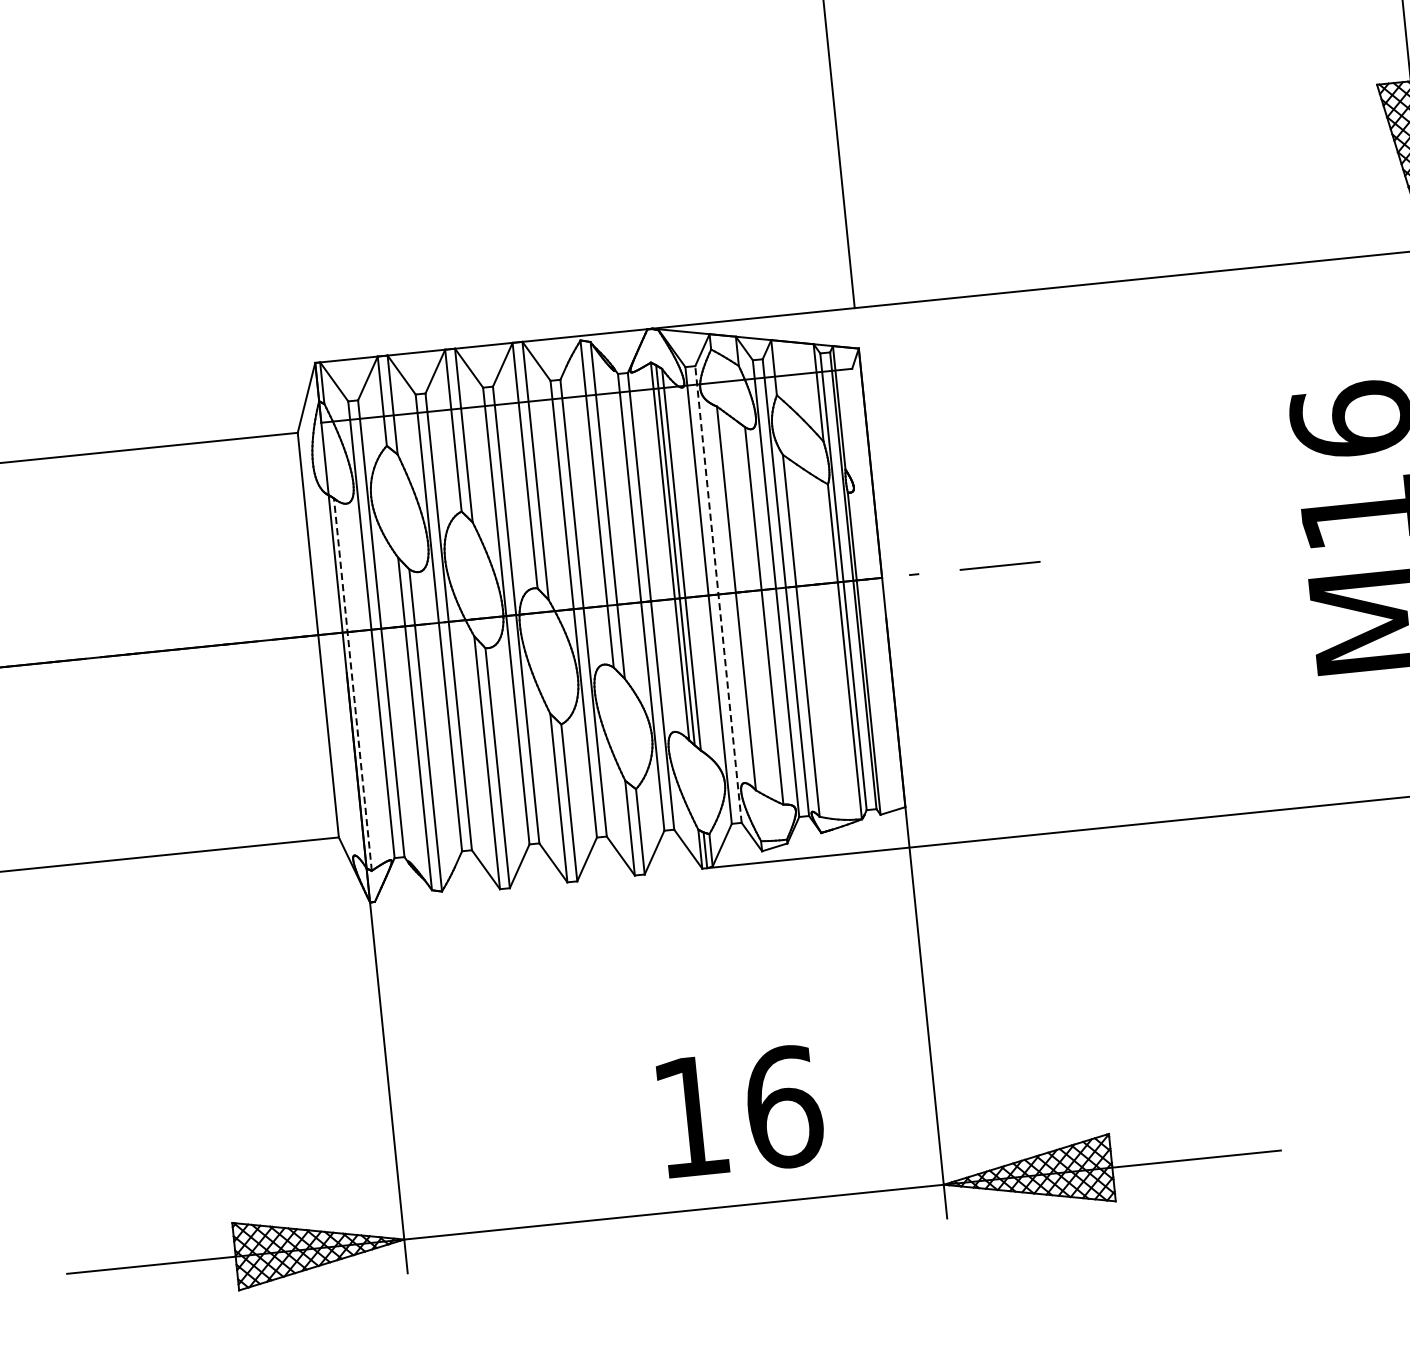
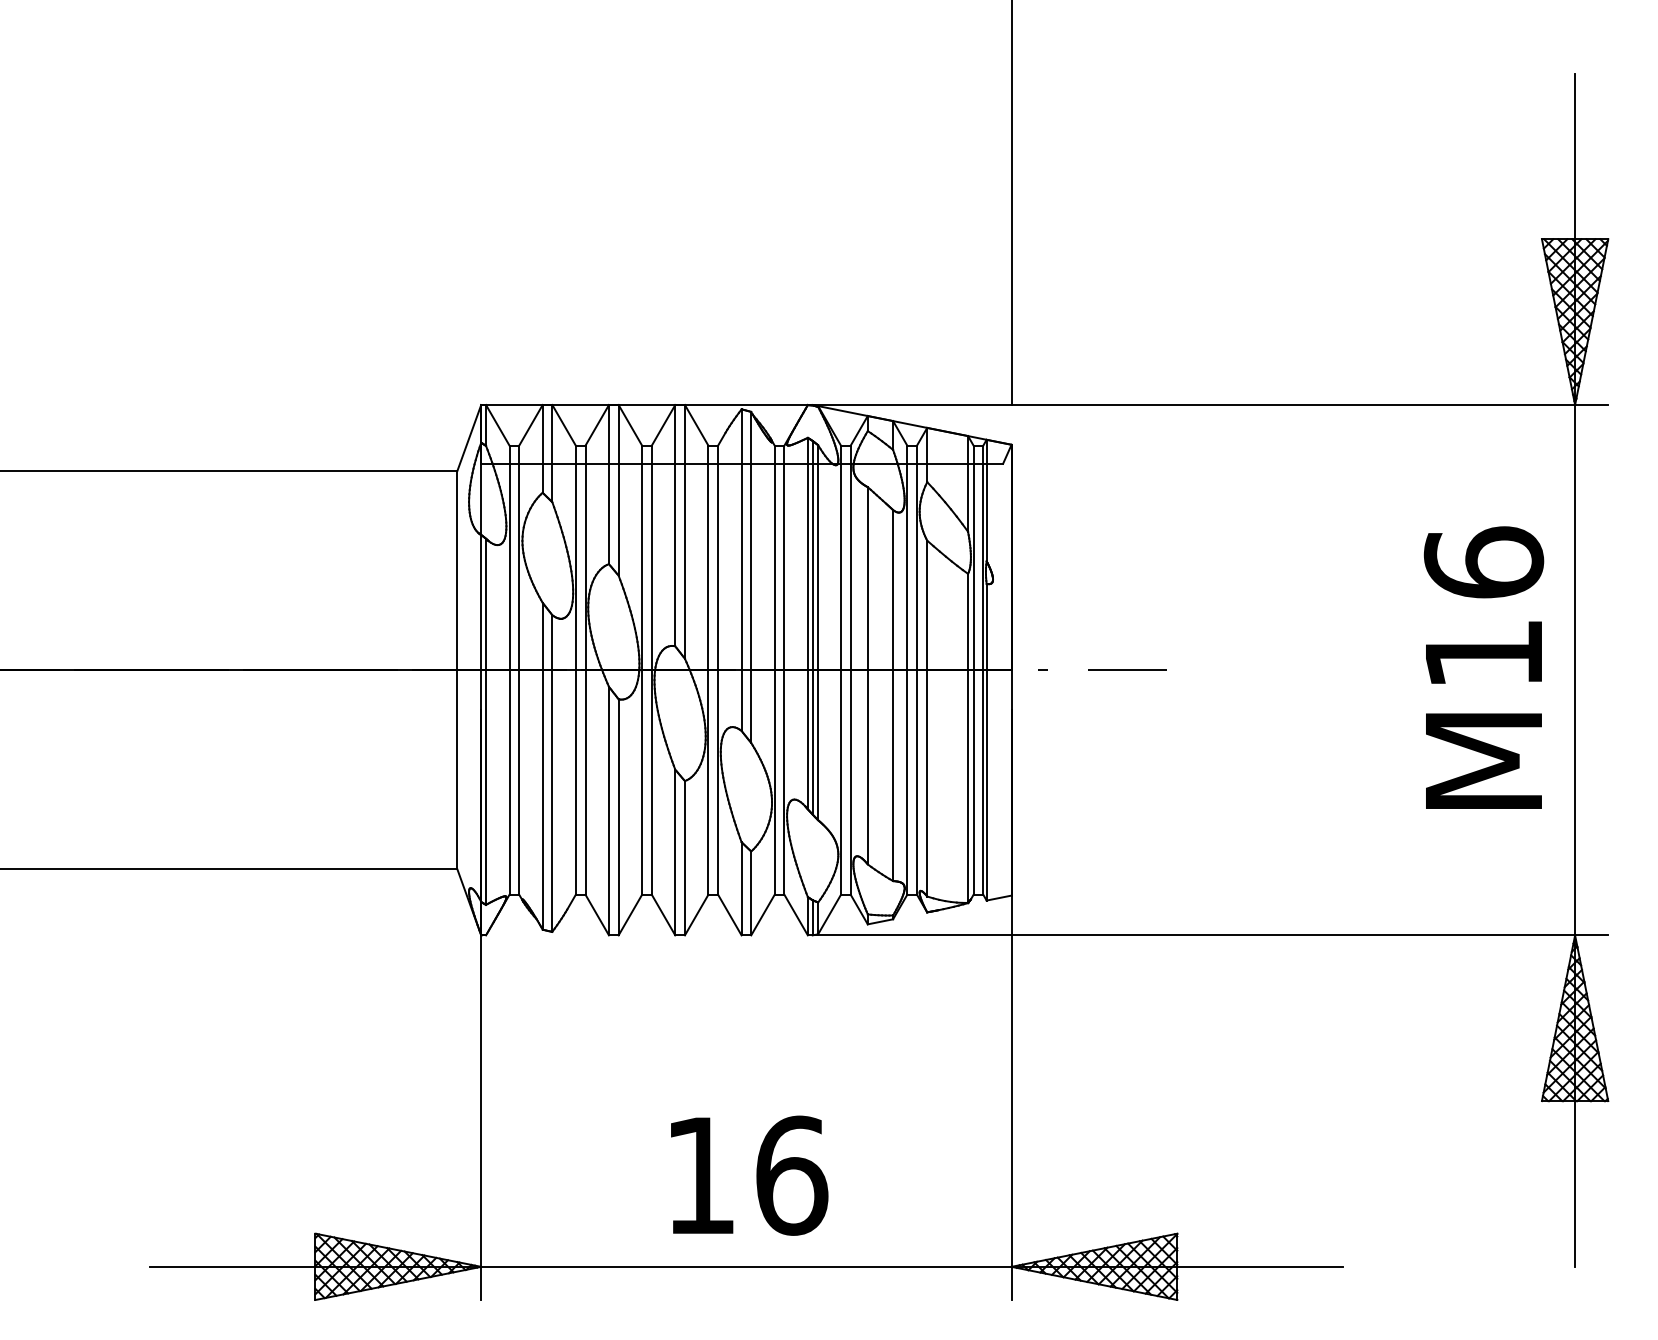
line: (718, 594) -> (850, 670), dashed -> solid
line: (353, 684) -> (486, 721), dashed -> solid
text: (740, 1111) -> (749, 1175), moved

